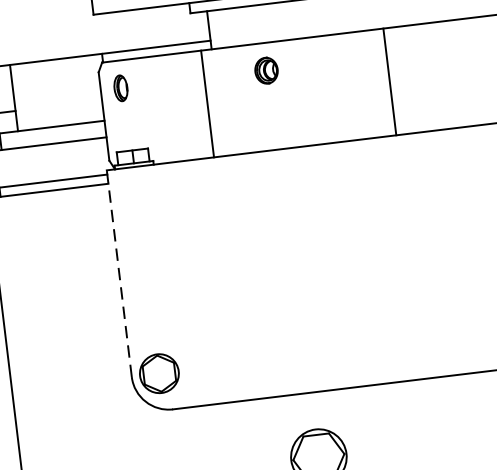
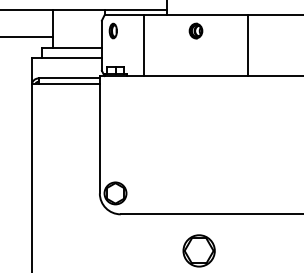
line: (390, 81) -> (248, 45), moved
line: (207, 103) -> (143, 45), moved
line: (118, 273) -> (99, 134), dashed -> solid

